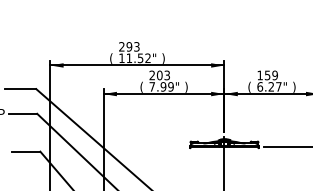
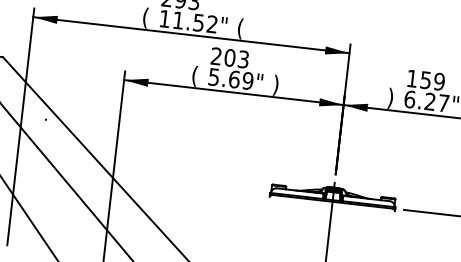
text: (163, 58) -> (240, 27), ) -> (
text: (157, 86) -> (223, 77), 7.99" -> 5.69"
text: (249, 86) -> (390, 96), ( -> )

